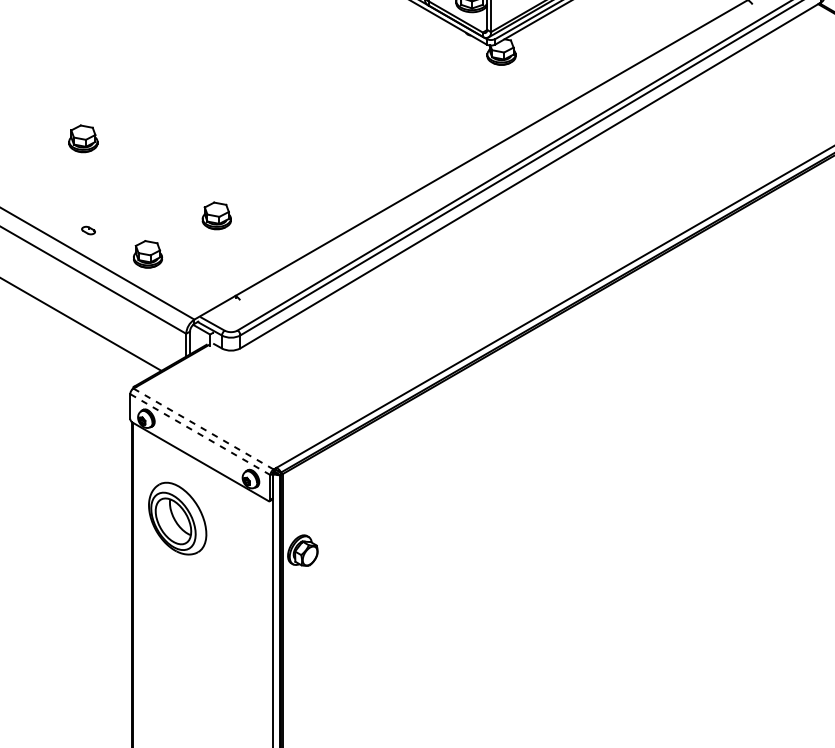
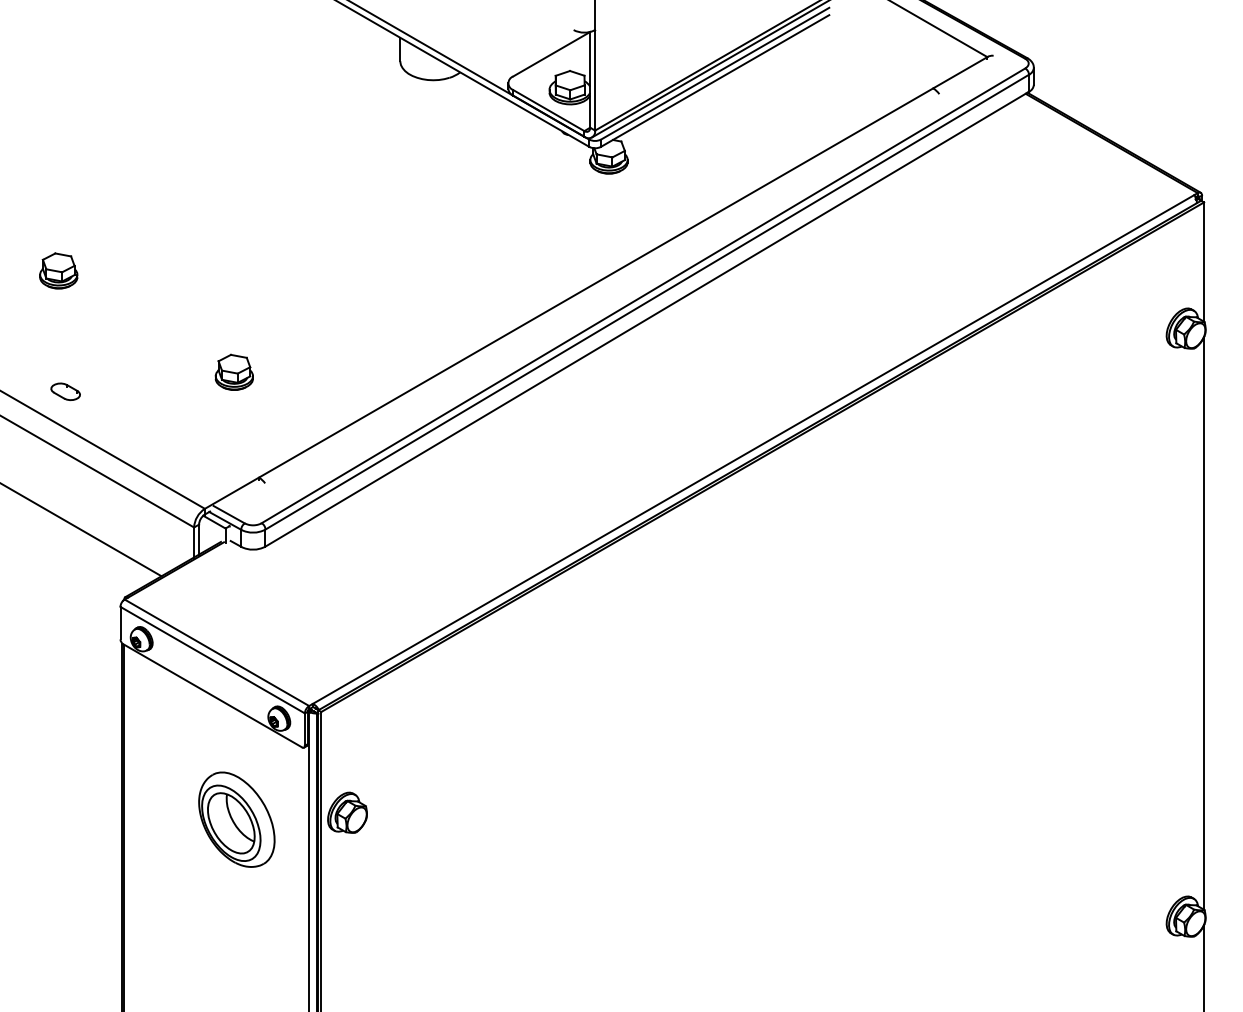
part: (88, 230) -> (65, 391), size x1.67
part: (147, 254) -> (143, 422), removed
line: (204, 429) -> (217, 653), dashed -> solid
line: (200, 434) -> (212, 659), dashed -> solid
part: (177, 518) -> (236, 819), moved

